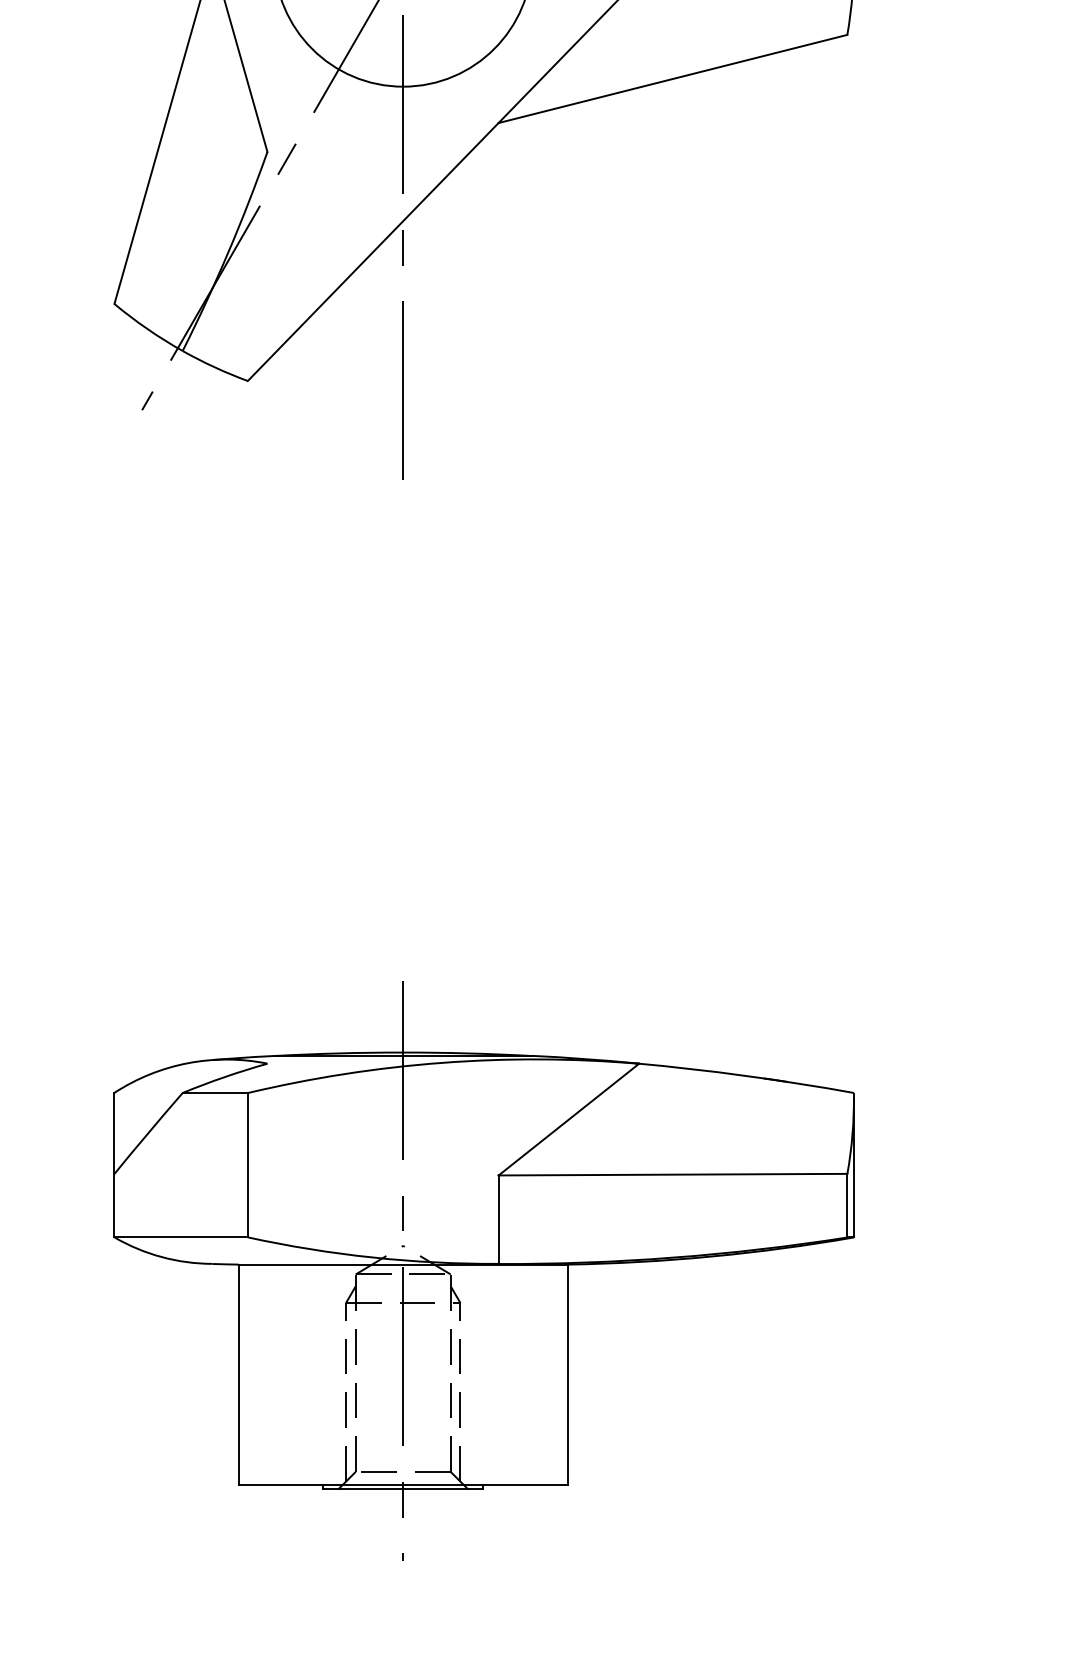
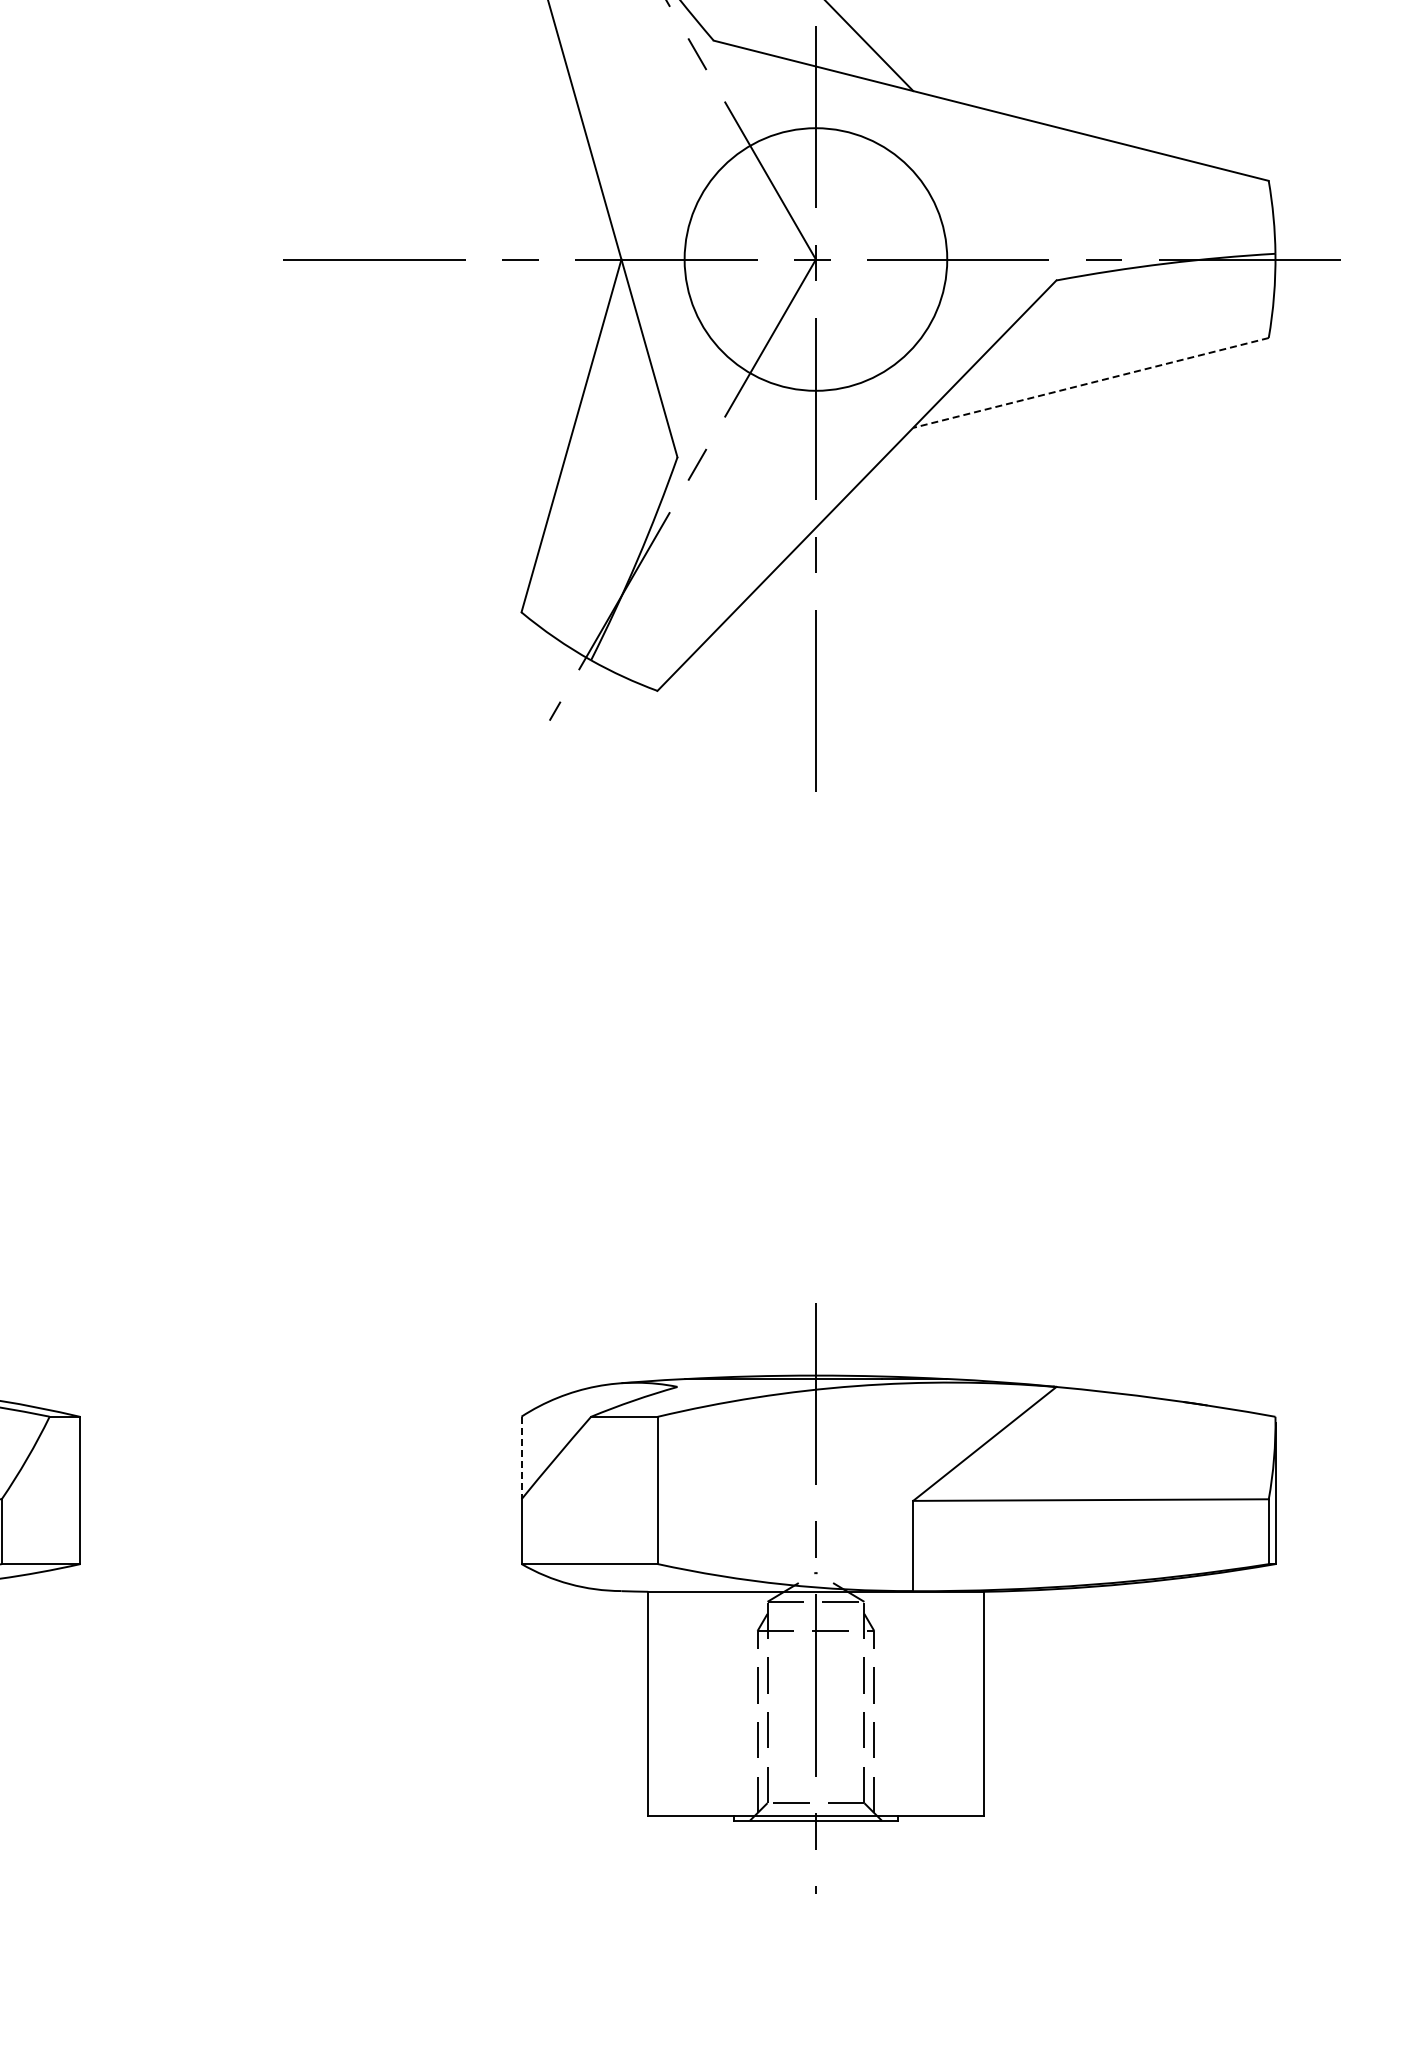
line: (672, 79) -> (1090, 383), solid -> dashed
line: (114, 1133) -> (521, 1458), solid -> dashed

